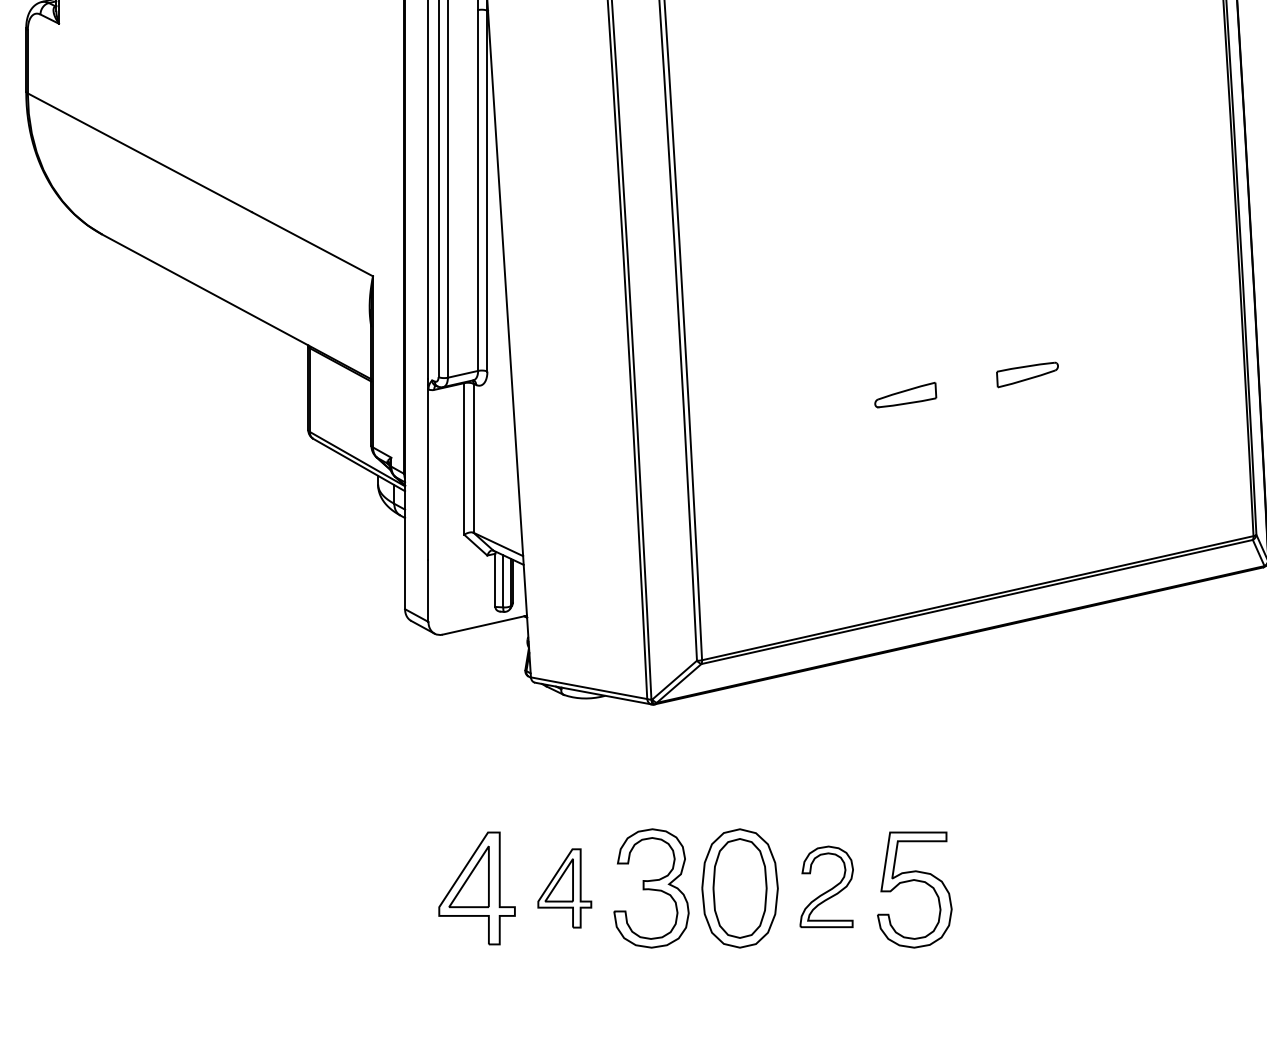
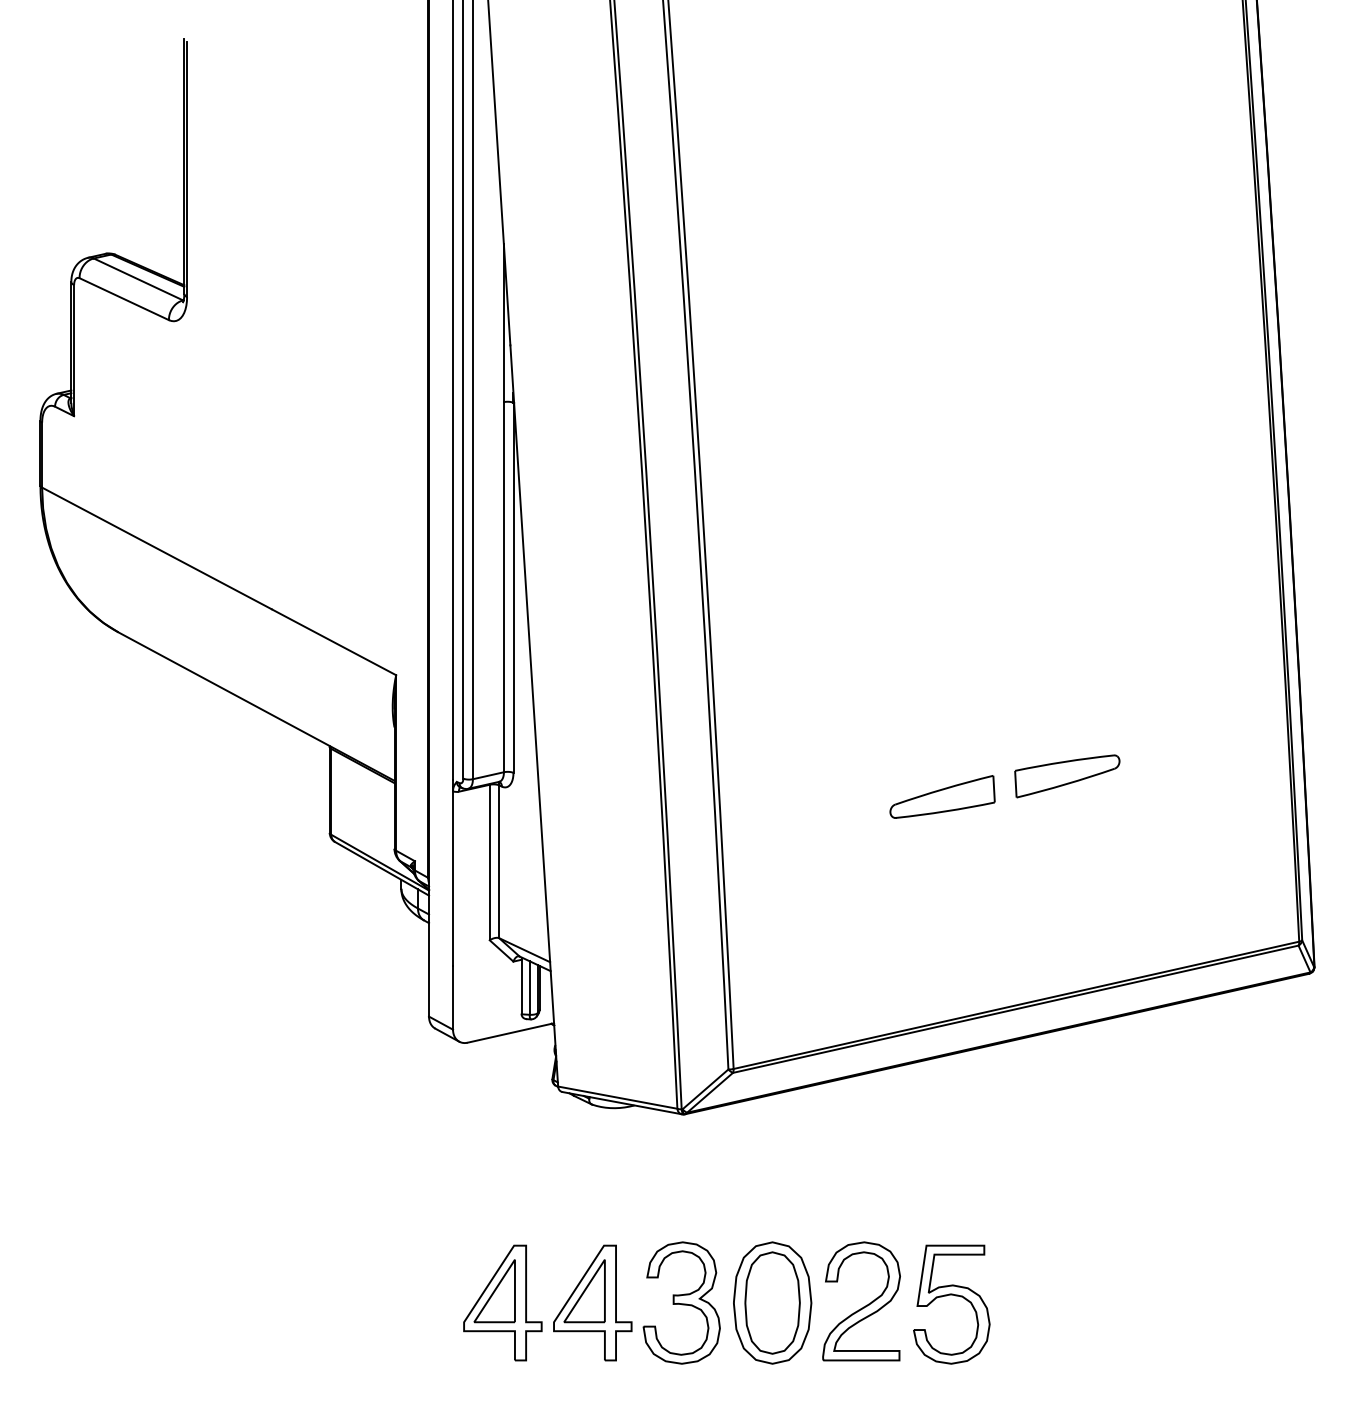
part: (1027, 375) -> (1067, 776), size x1.67
part: (905, 394) -> (942, 796), size x1.67
part: (826, 886) -> (861, 1301), size x1.43
part: (564, 887) -> (592, 1302), size x1.43

